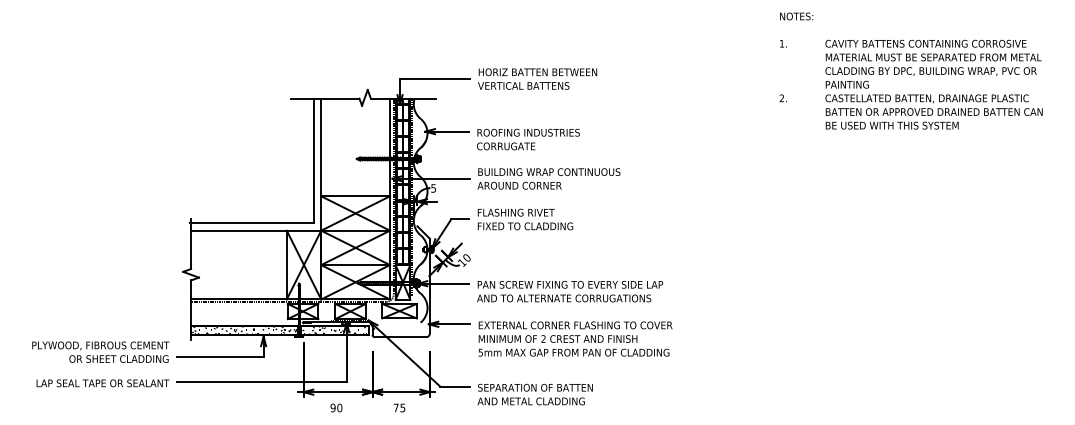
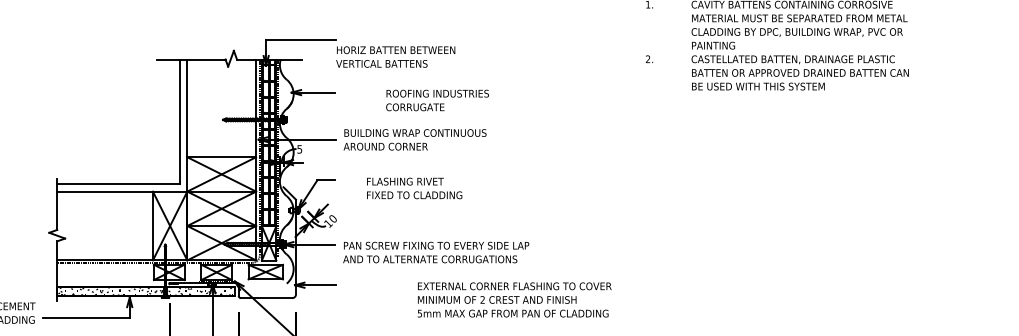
text: (537, 78) -> (395, 56), moved
text: (528, 139) -> (437, 100), moved
text: (525, 219) -> (414, 188), moved
text: (575, 338) -> (514, 299), moved

